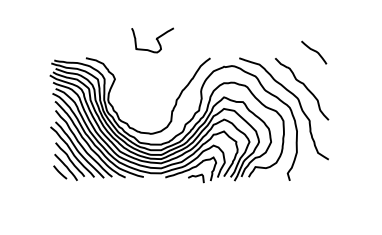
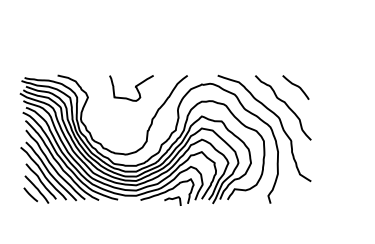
curve: (155, 39) -> (134, 87), moved
curve: (314, 51) -> (296, 86), moved

